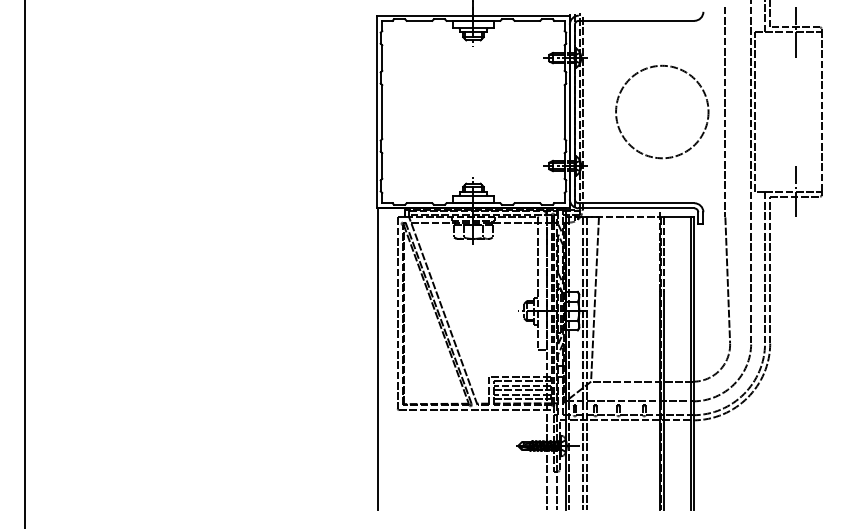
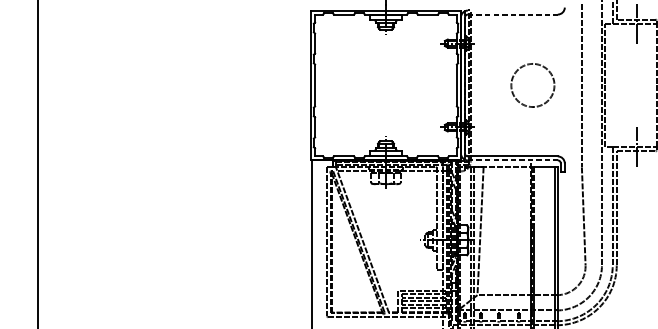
line: (636, 20) -> (512, 14), solid -> dashed
circle: (662, 111) -> (533, 85), size x0.6
line: (636, 208) -> (512, 160), solid -> dashed

